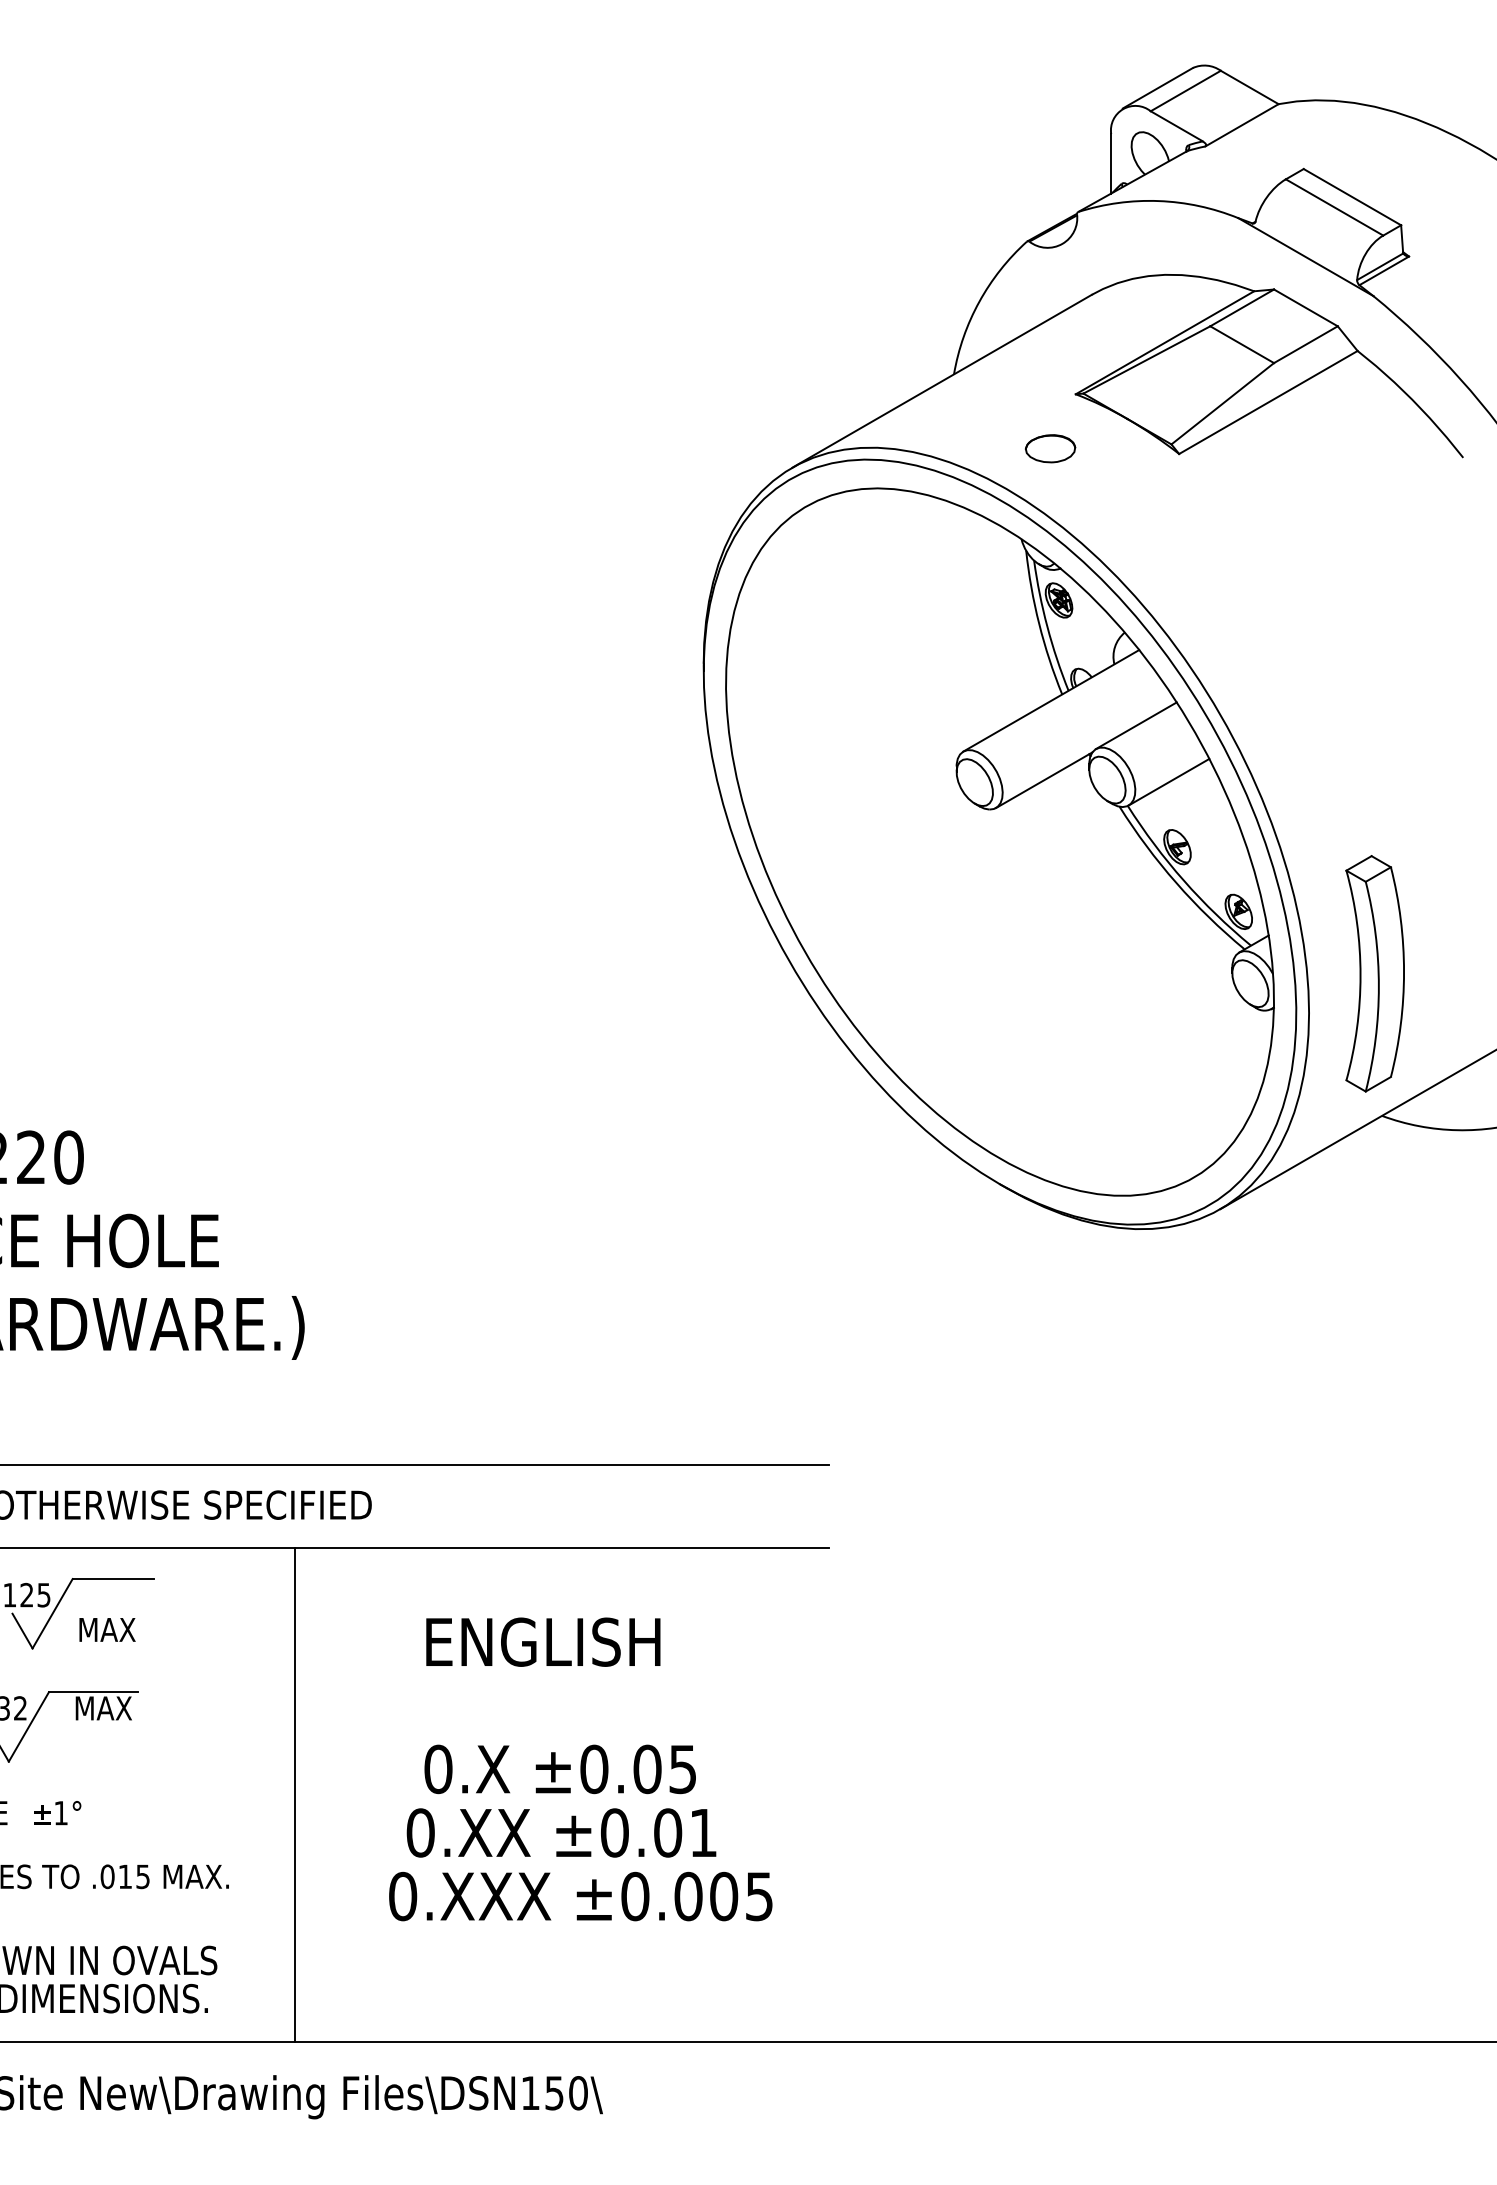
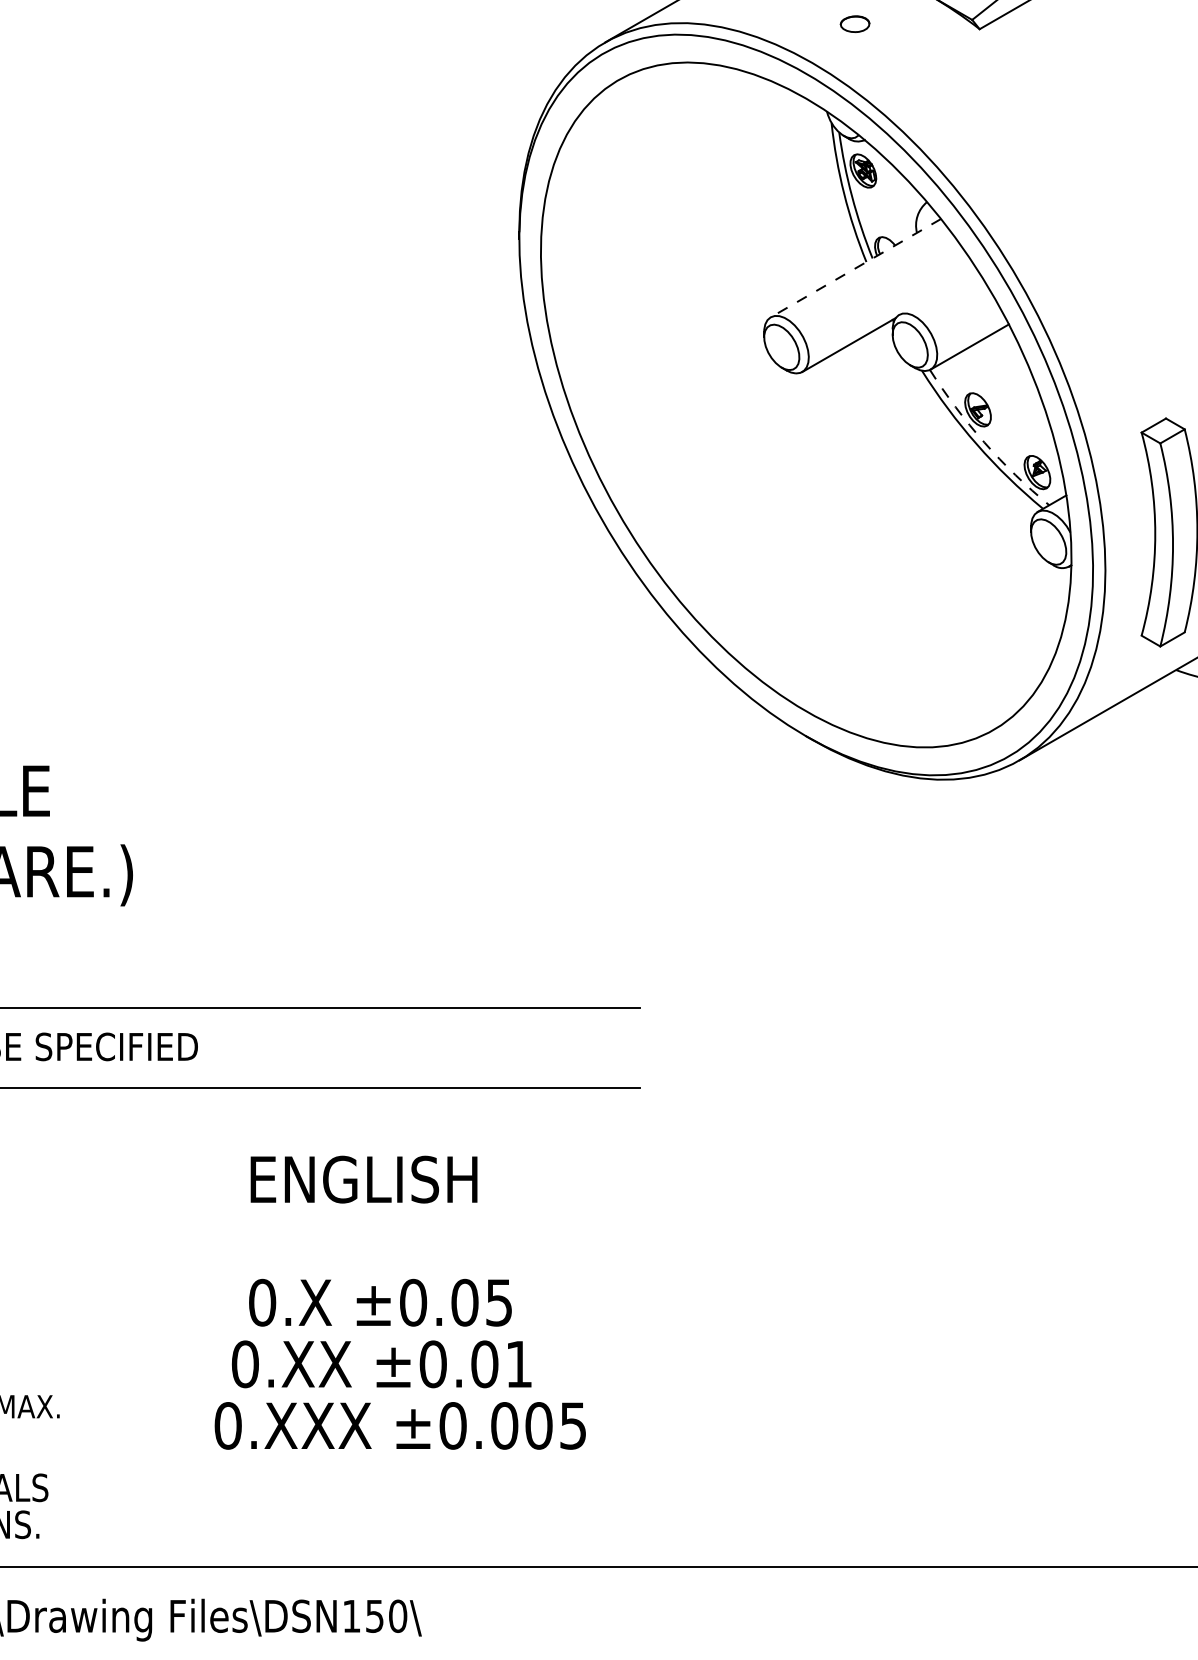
part: (1050, 448) -> (855, 23), size x0.6
line: (1051, 700) -> (856, 267), solid -> dashed
line: (1136, 725) -> (938, 292), removed
arc: (1183, 880) -> (983, 442), solid -> dashed
line: (294, 1794) -> (123, 1327), removed

